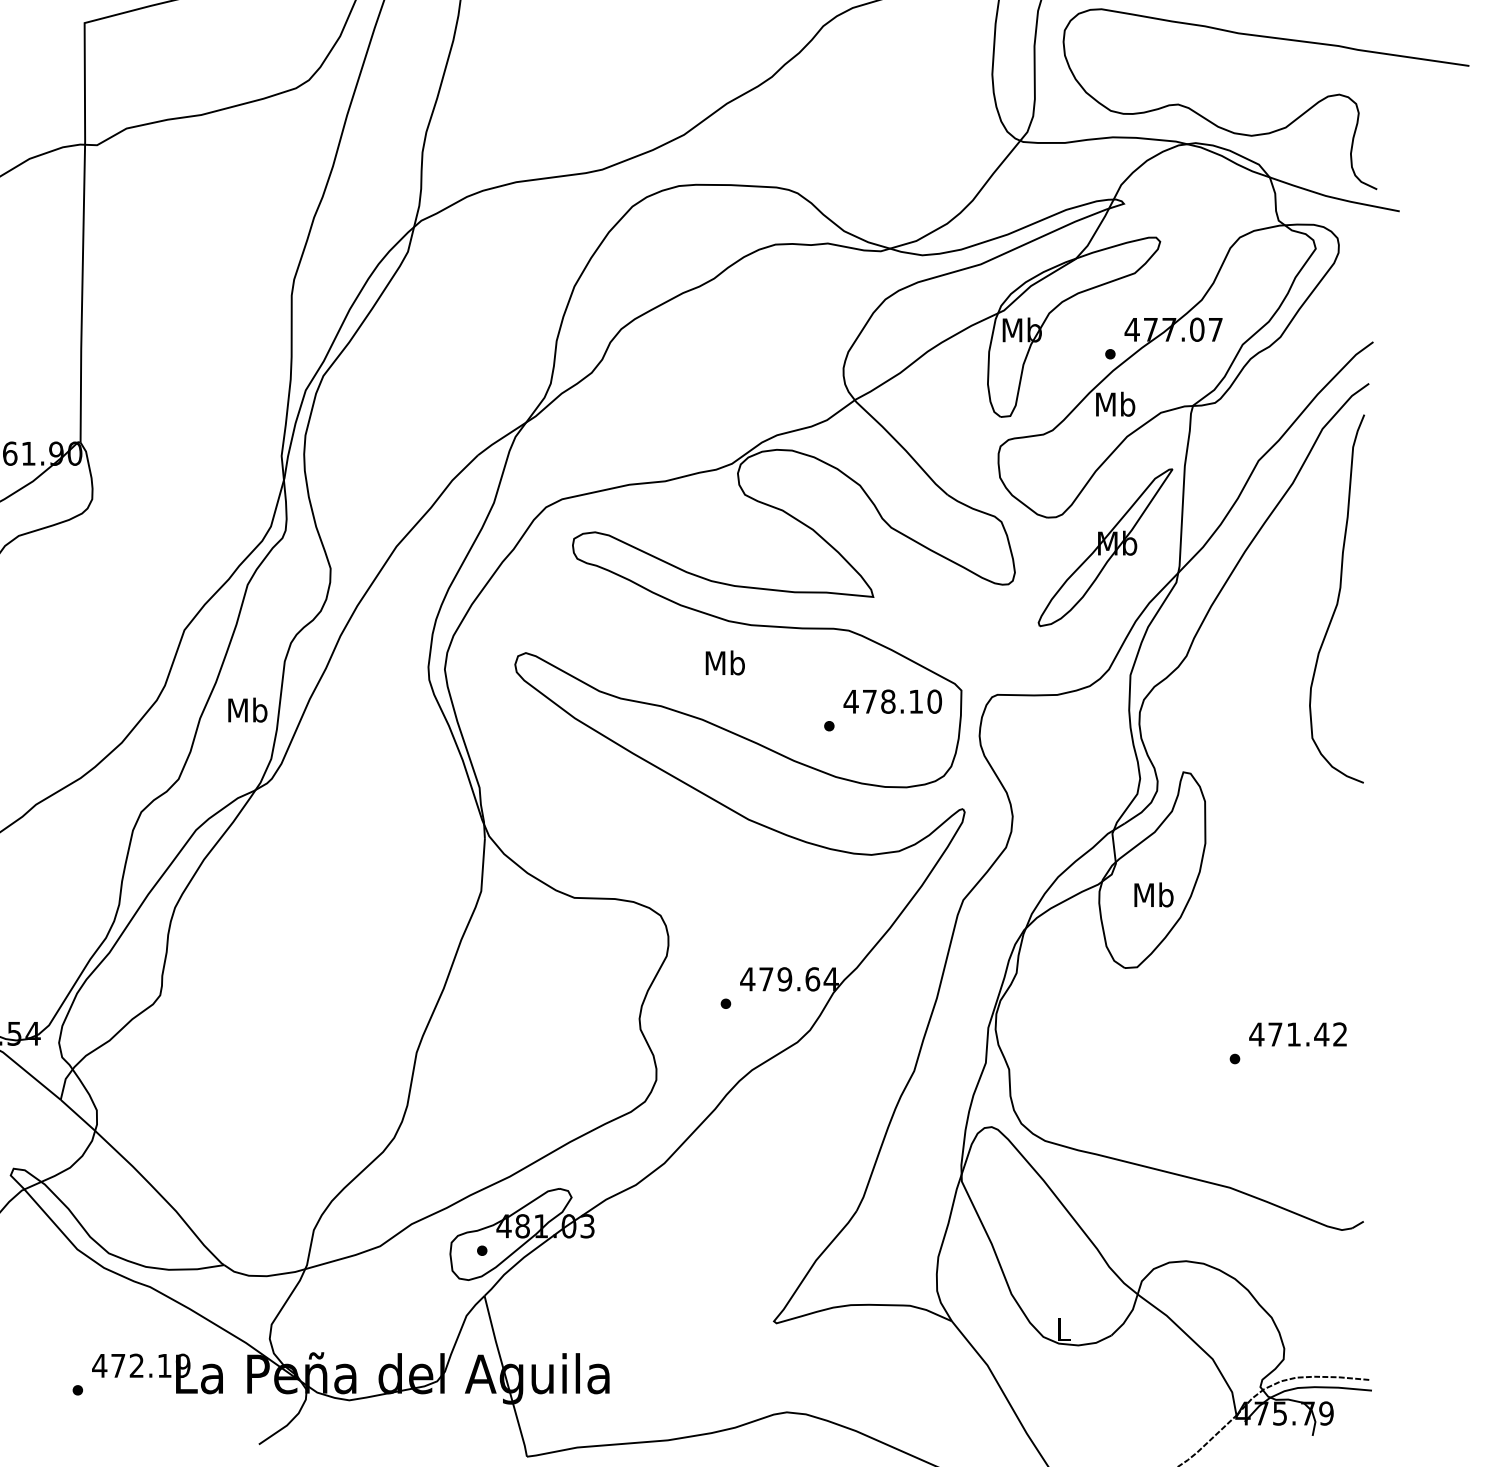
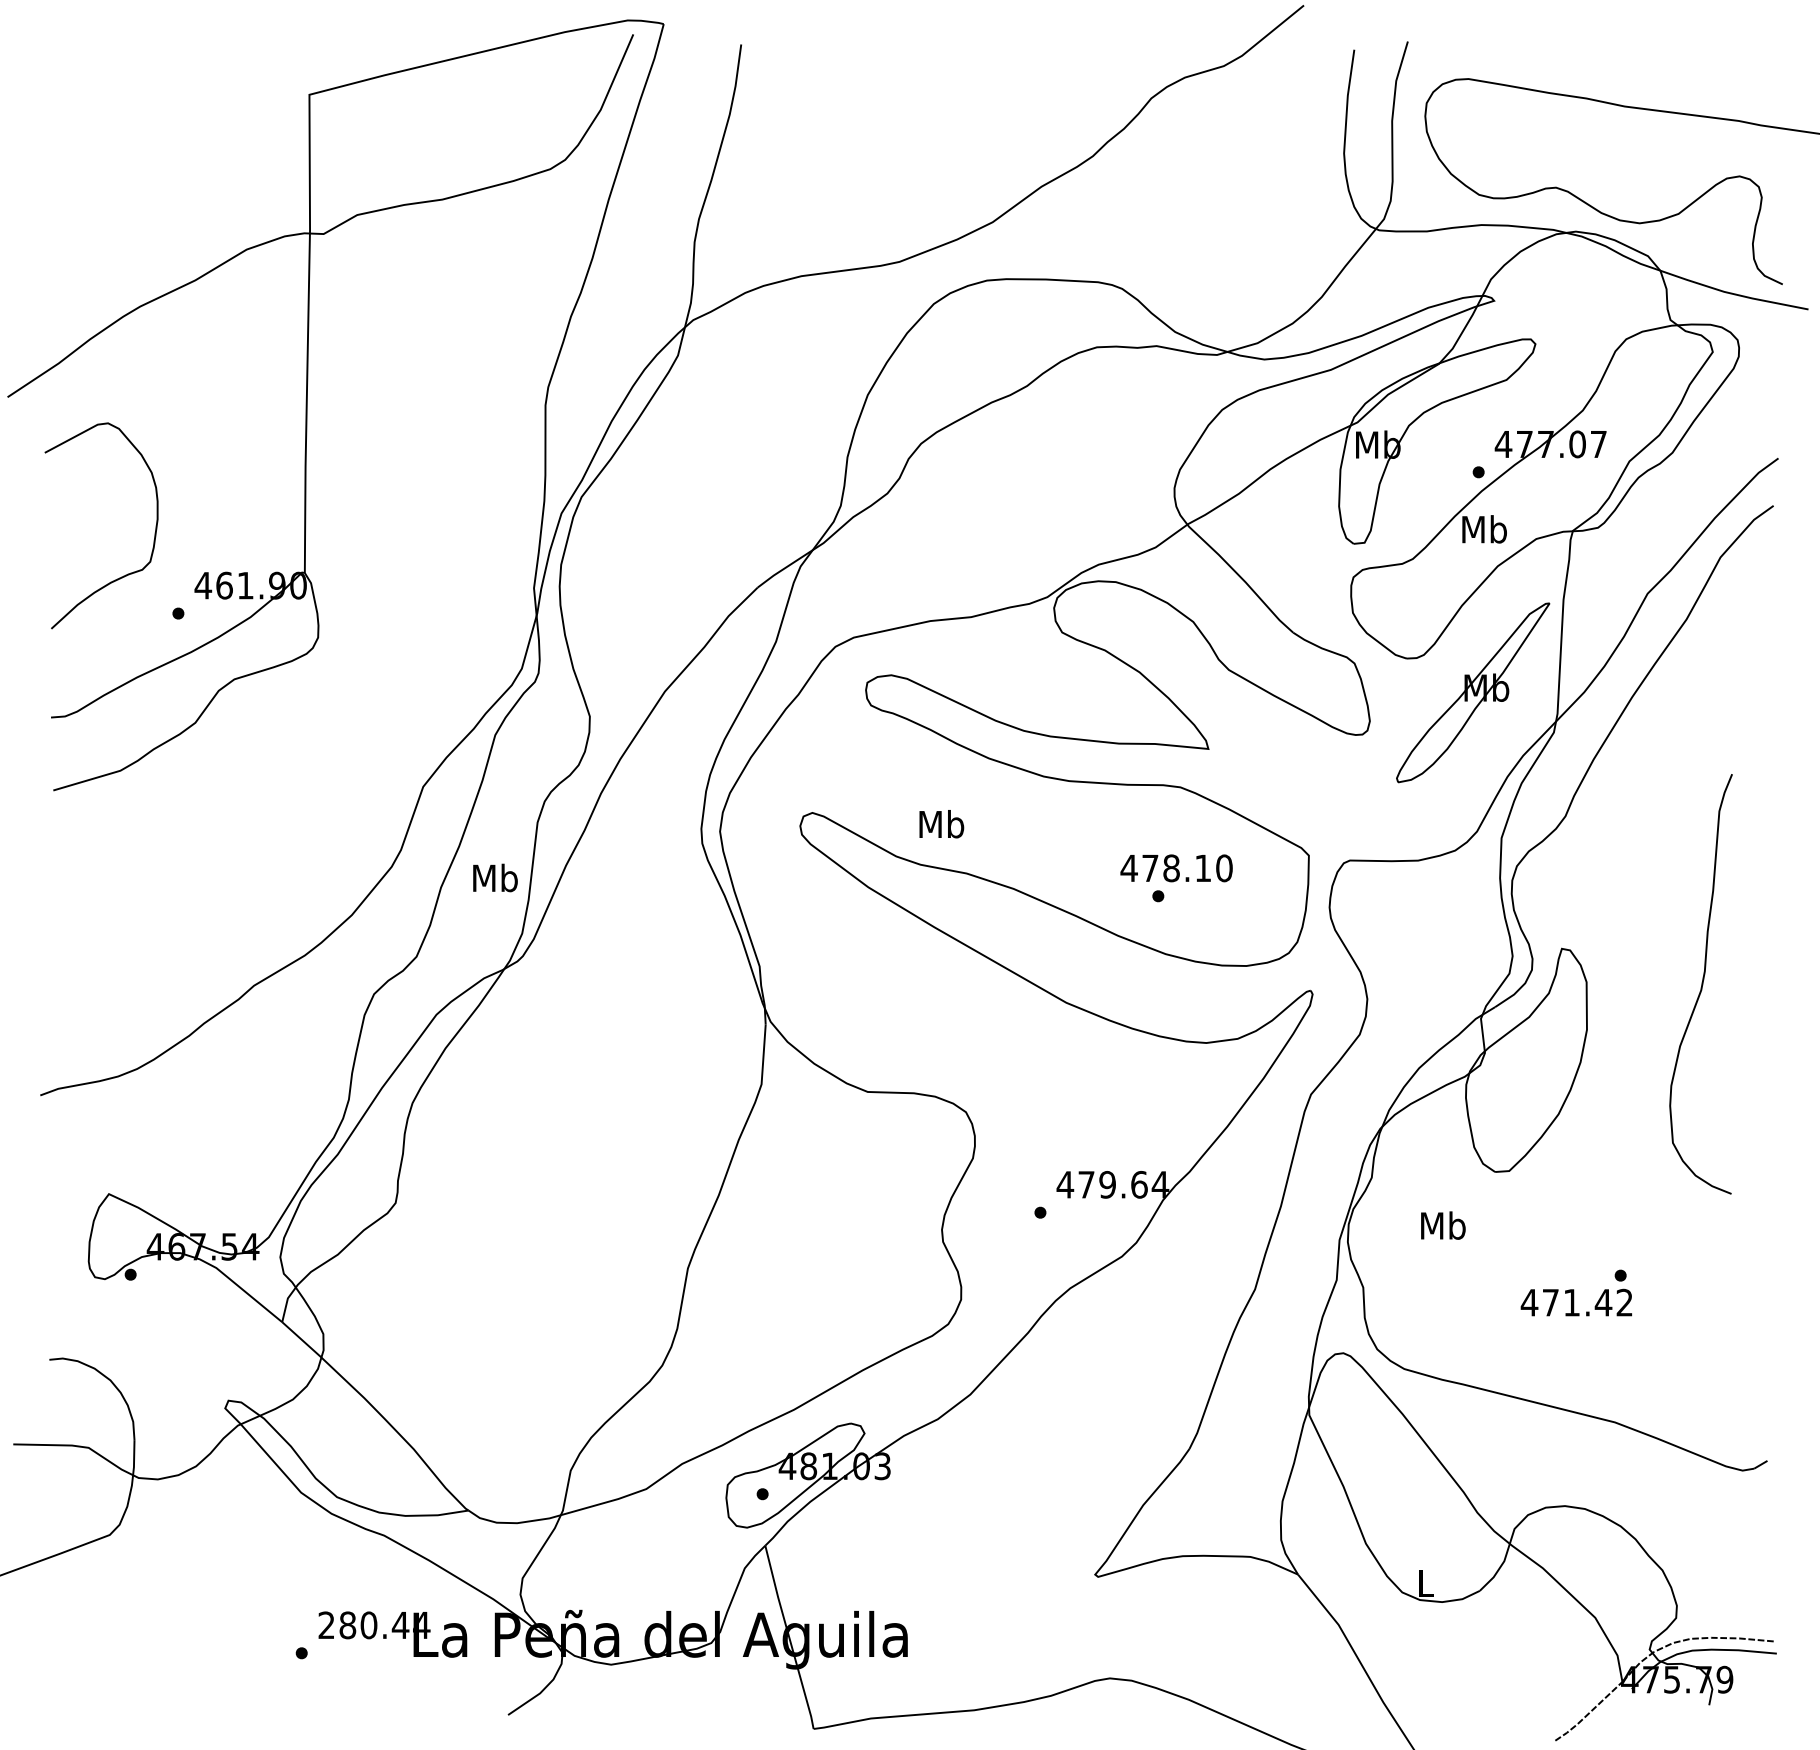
curve: (1337, 599) -> (1701, 984), moved
text: (725, 663) -> (941, 824), moved
text: (892, 701) -> (1176, 868), moved
text: (1154, 894) -> (1443, 1225), moved
text: (1297, 1034) -> (1575, 1302), moved
text: (140, 1365) -> (373, 1625), 472.19 -> 280.44

